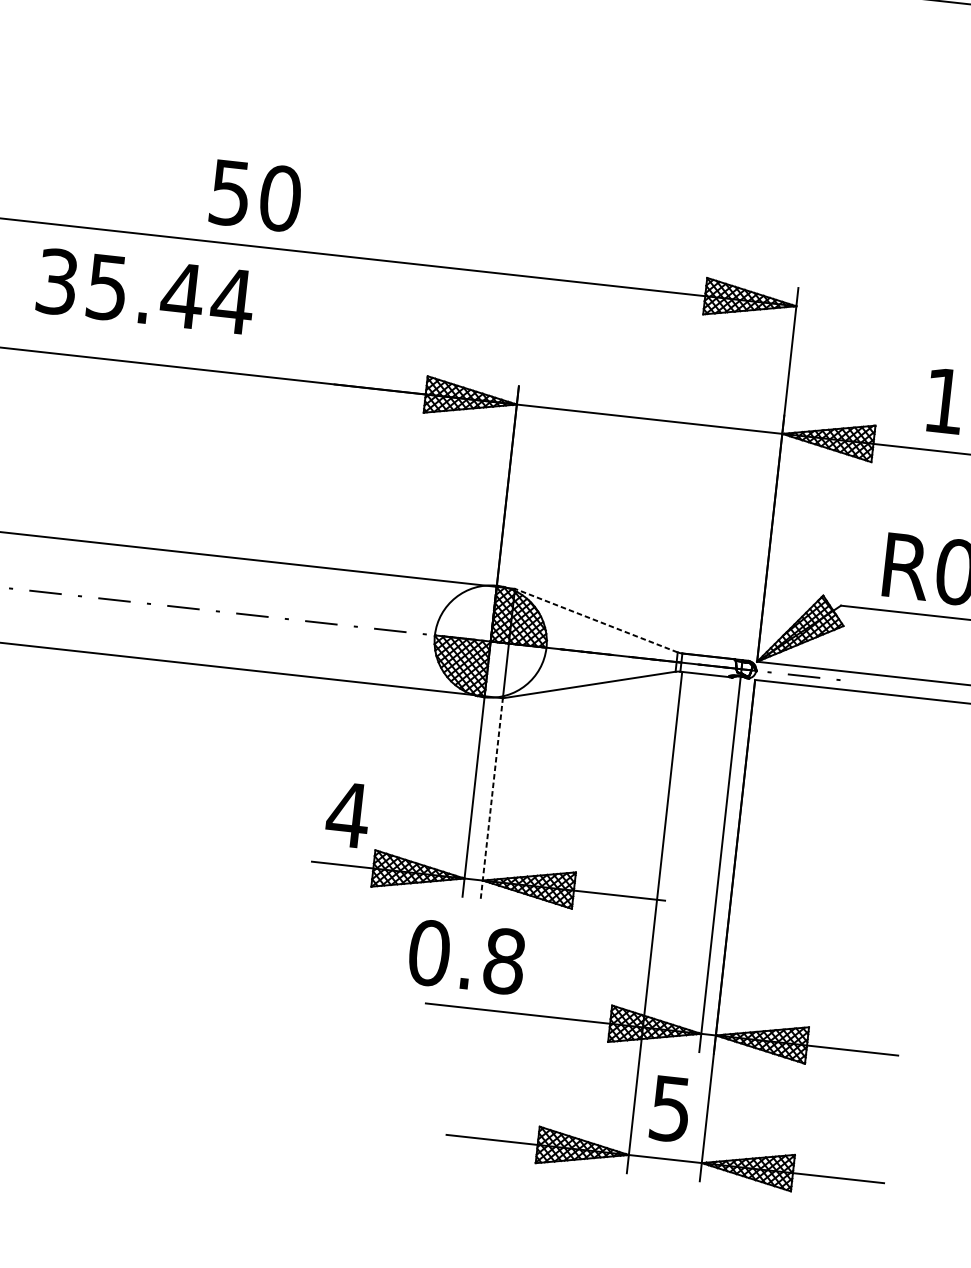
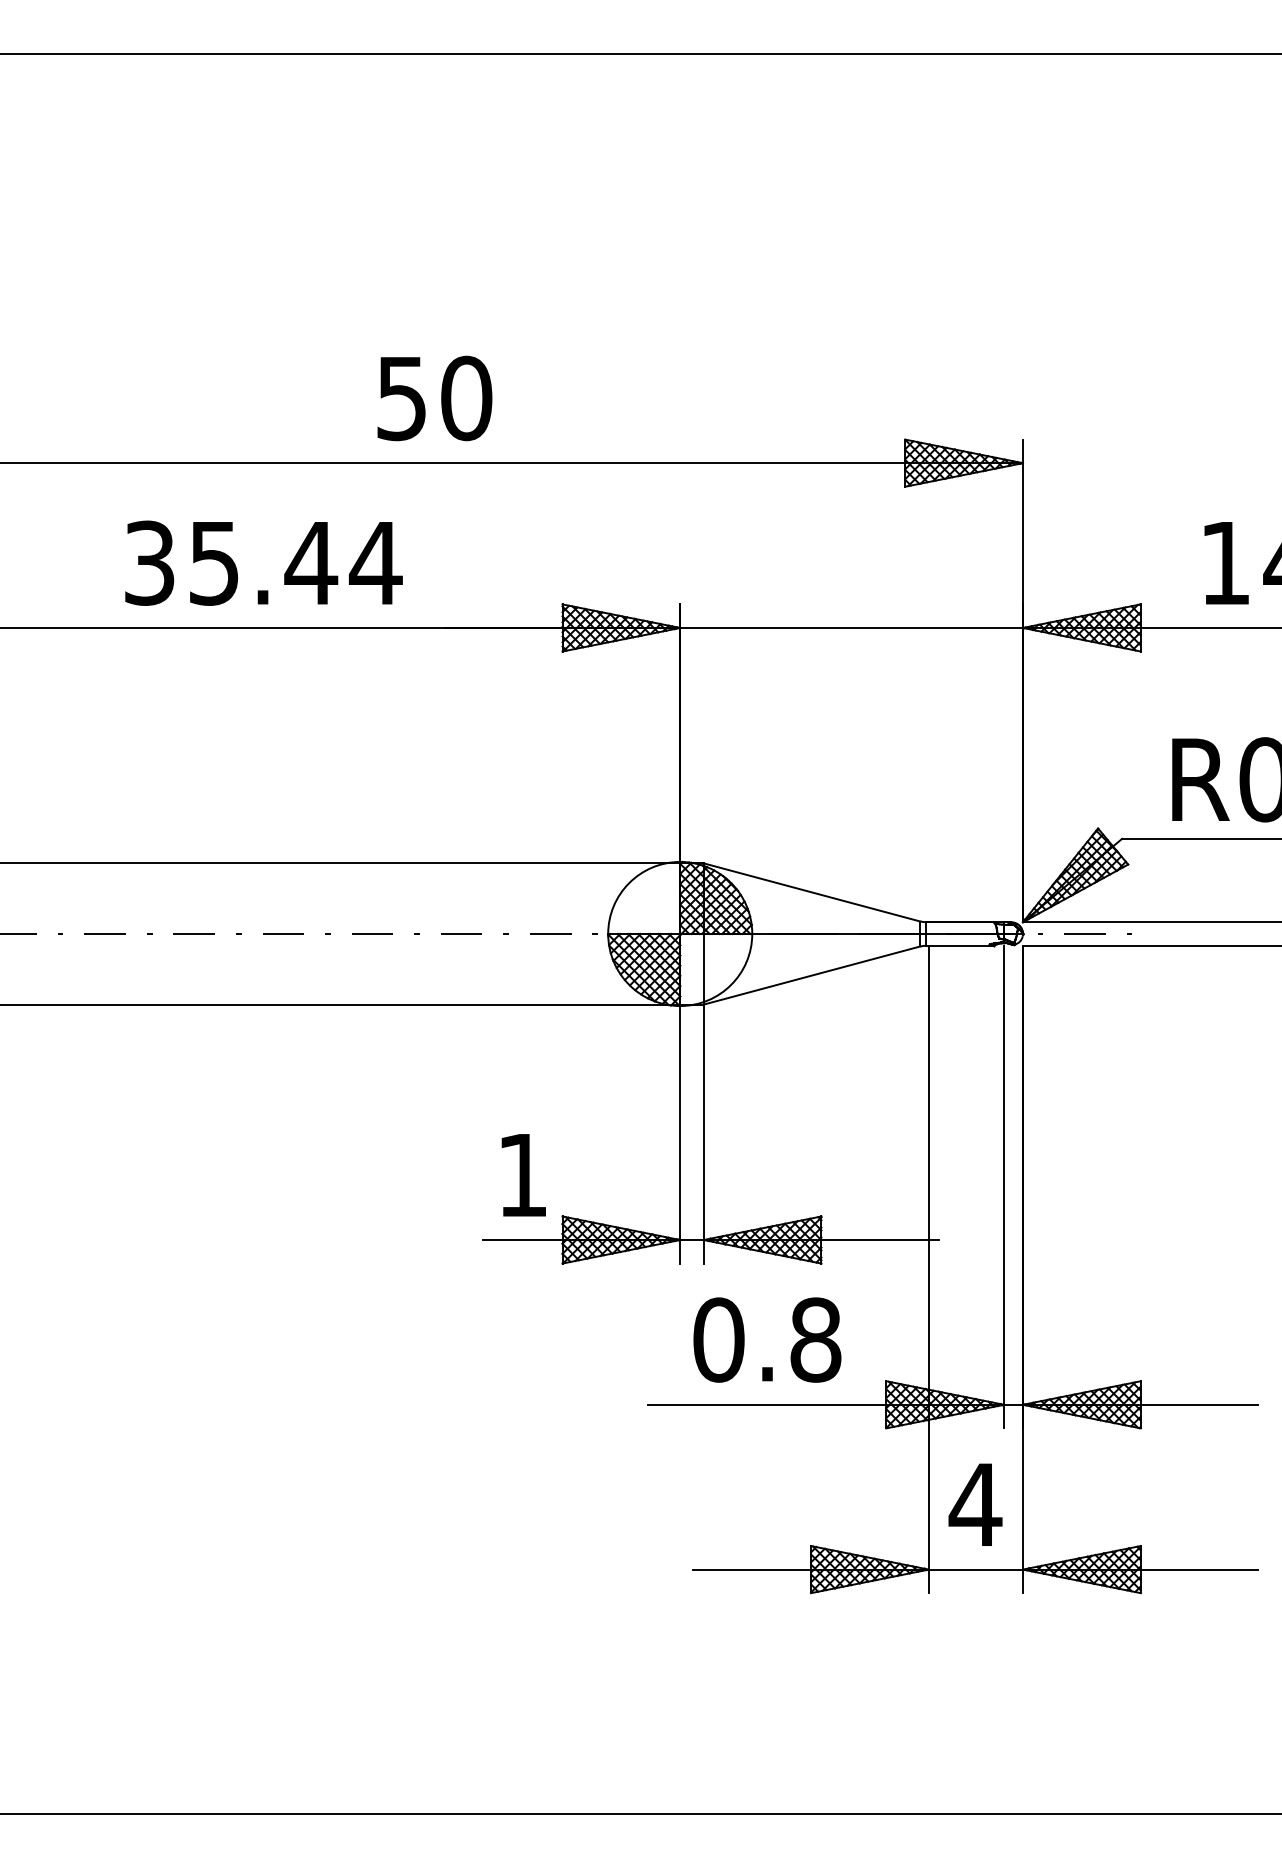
text: (255, 195) -> (434, 398), moved
text: (145, 291) -> (263, 562), moved
line: (595, 620) -> (811, 892), dashed -> solid
line: (491, 798) -> (703, 1133), dashed -> solid
text: (347, 815) -> (522, 1175), 4 -> 1
text: (467, 956) -> (767, 1339), moved
text: (670, 1109) -> (975, 1505), 5 -> 4

